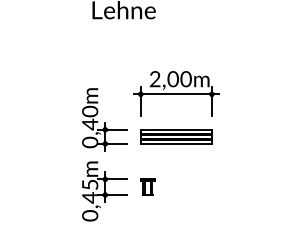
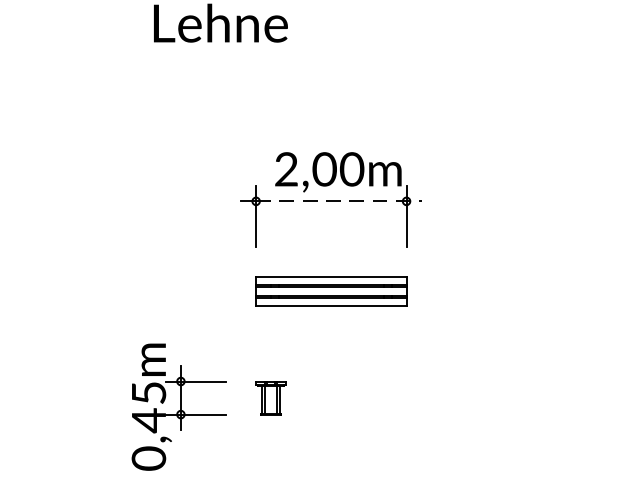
line: (180, 94) -> (340, 201), solid -> dashed
part: (104, 119) -> (179, 254), removed

